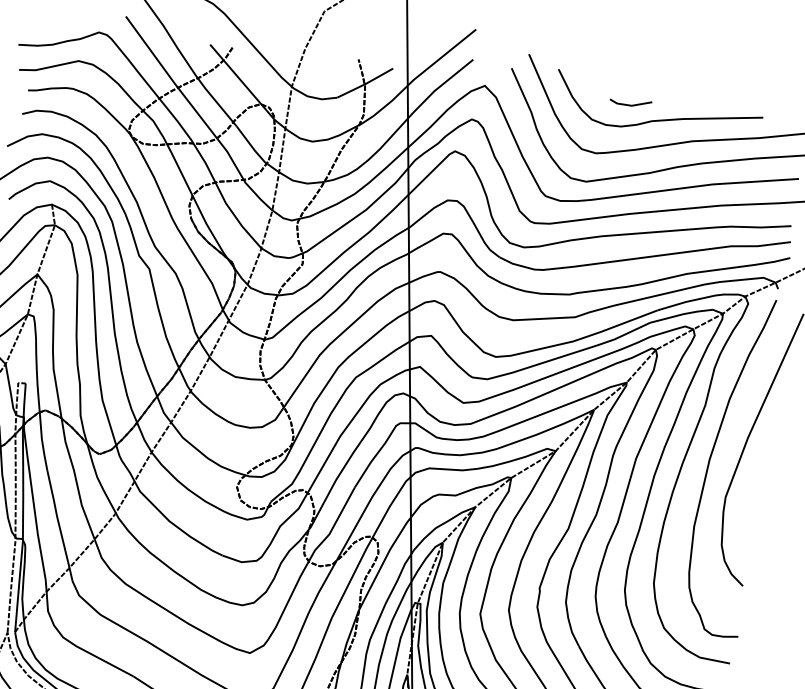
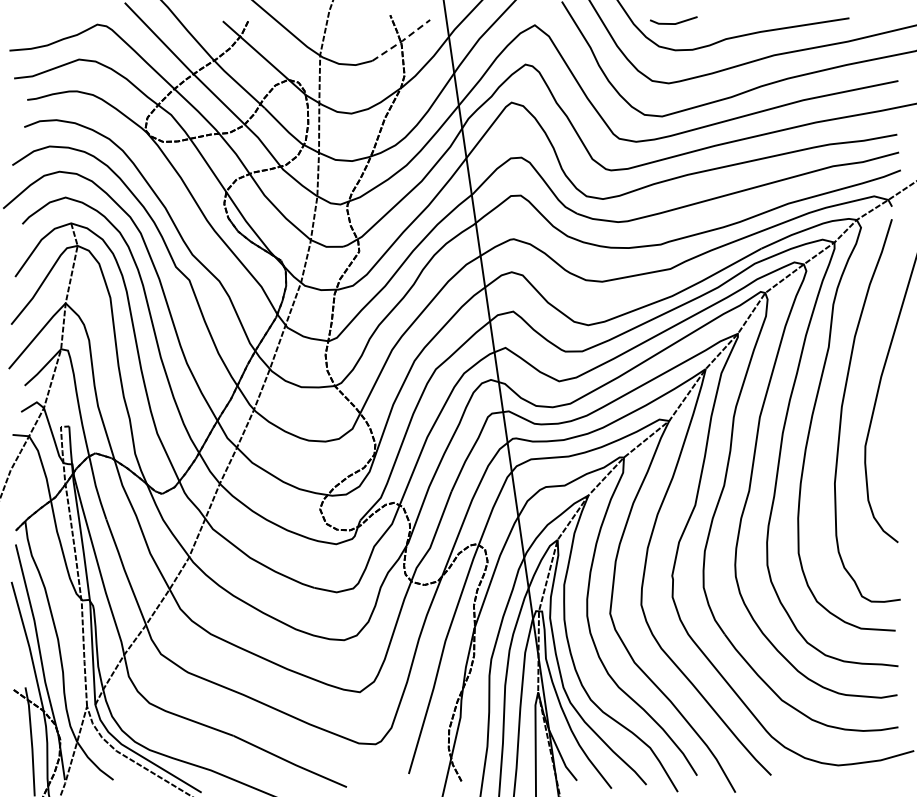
line: (366, 83) -> (402, 40), solid -> dashed
line: (630, 105) -> (673, 23), moved

